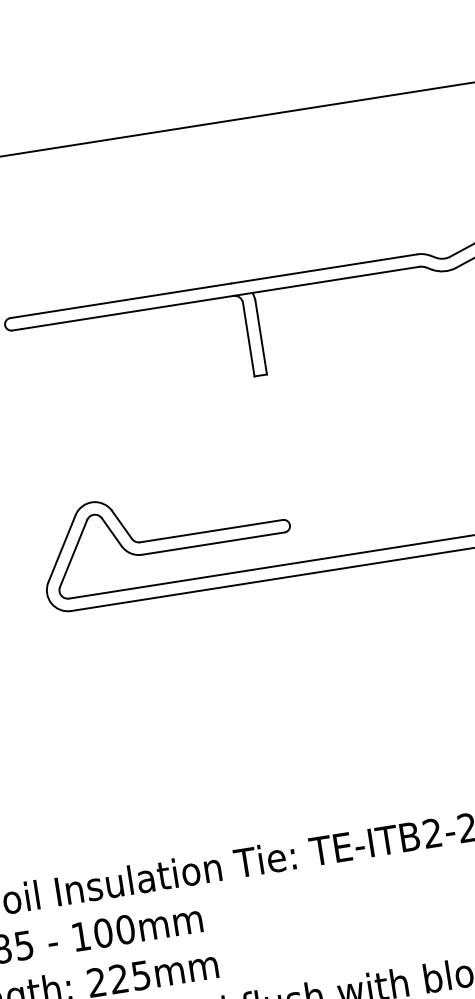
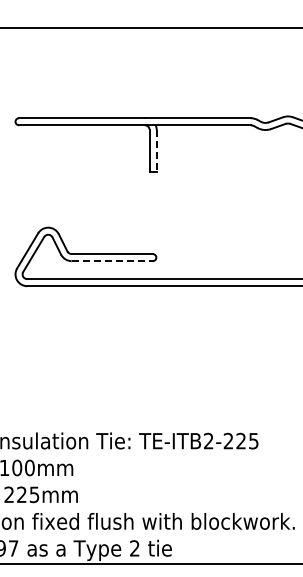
line: (260, 337) -> (156, 150), solid -> dashed
line: (213, 544) -> (112, 261), solid -> dashed

